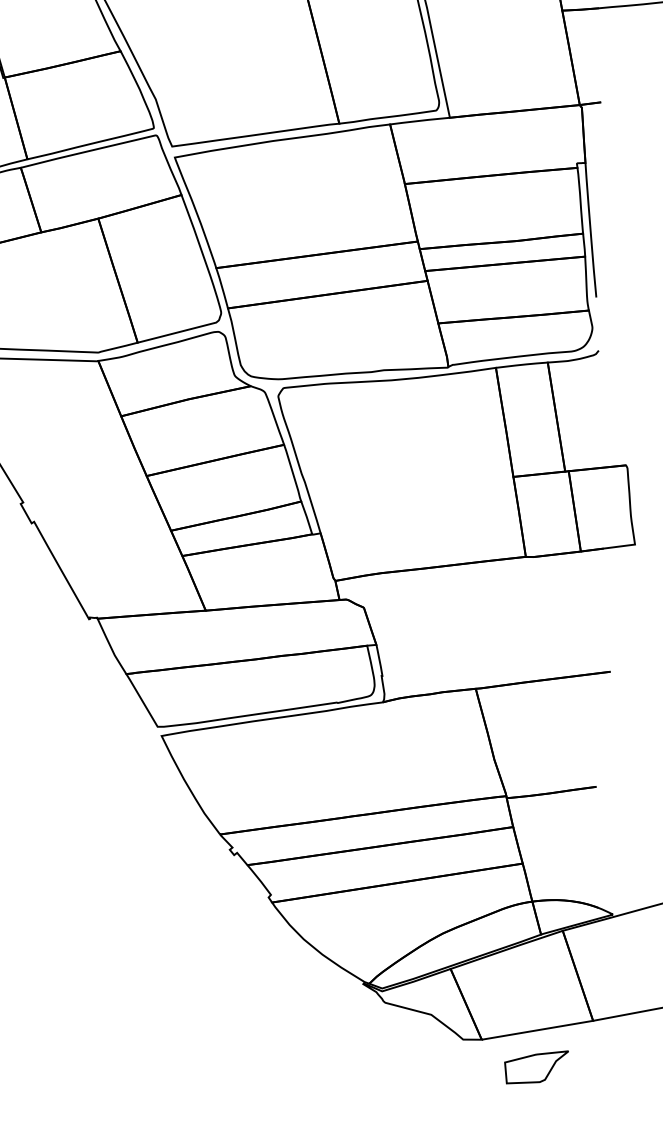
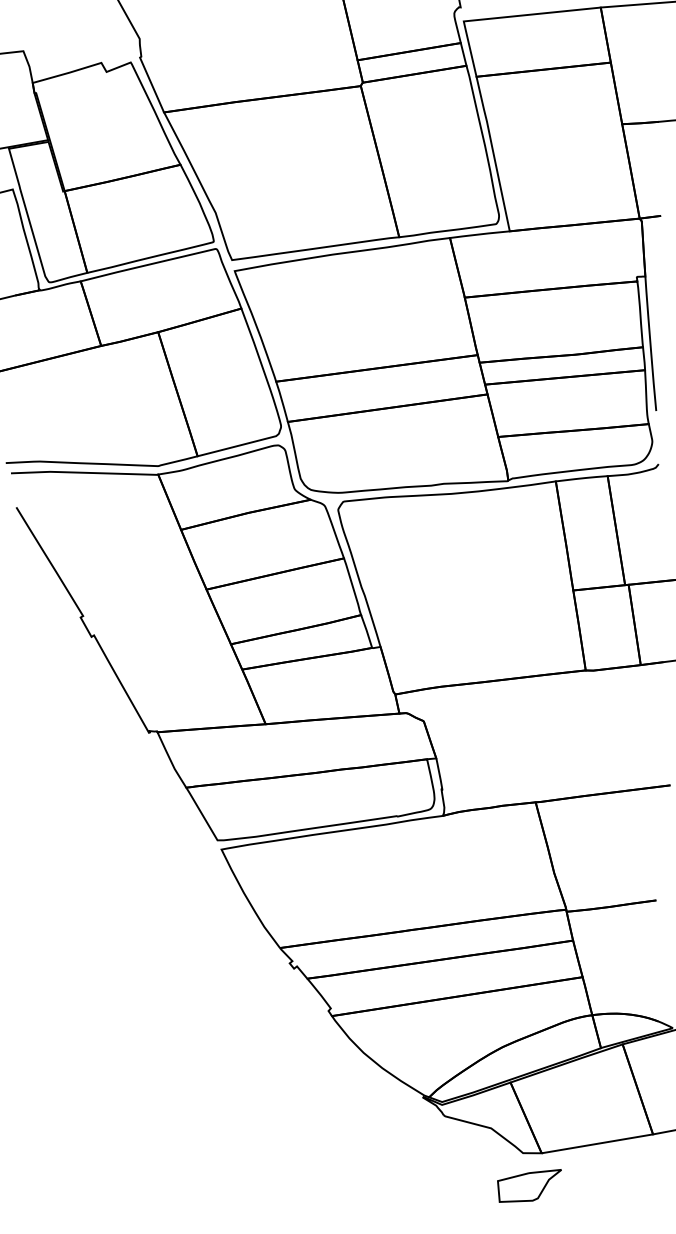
part: (536, 1066) -> (529, 1185), moved

